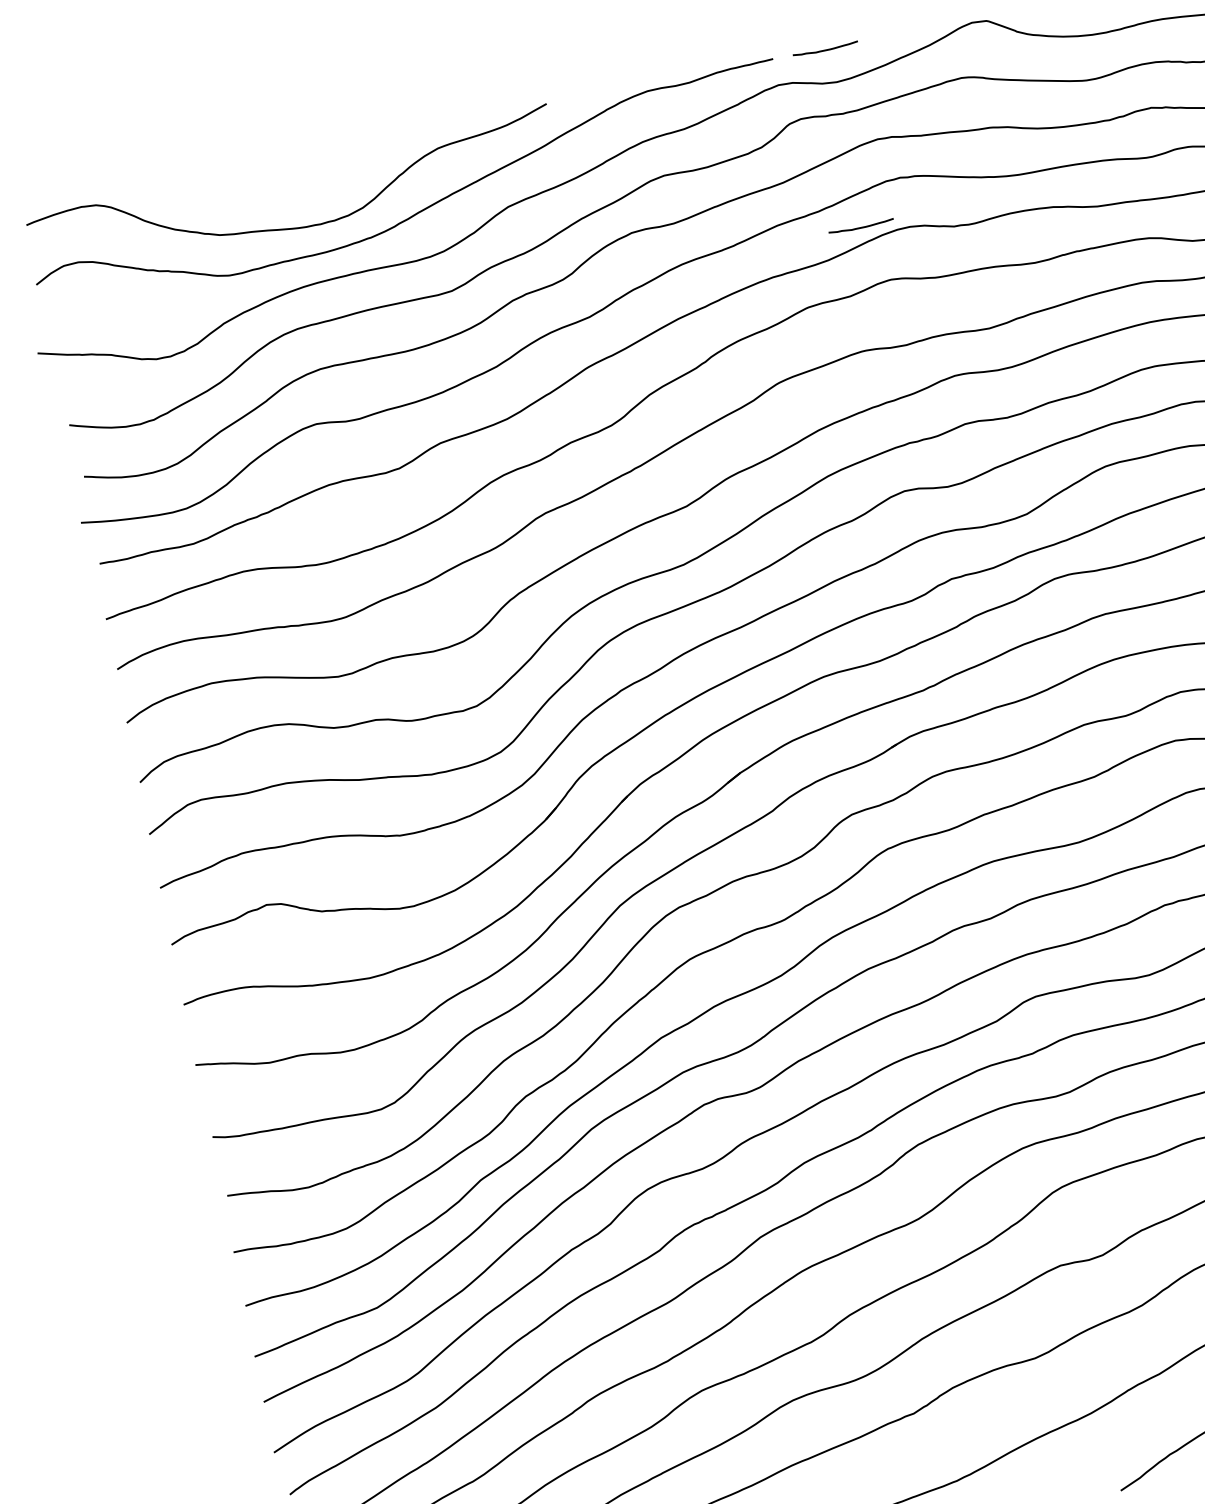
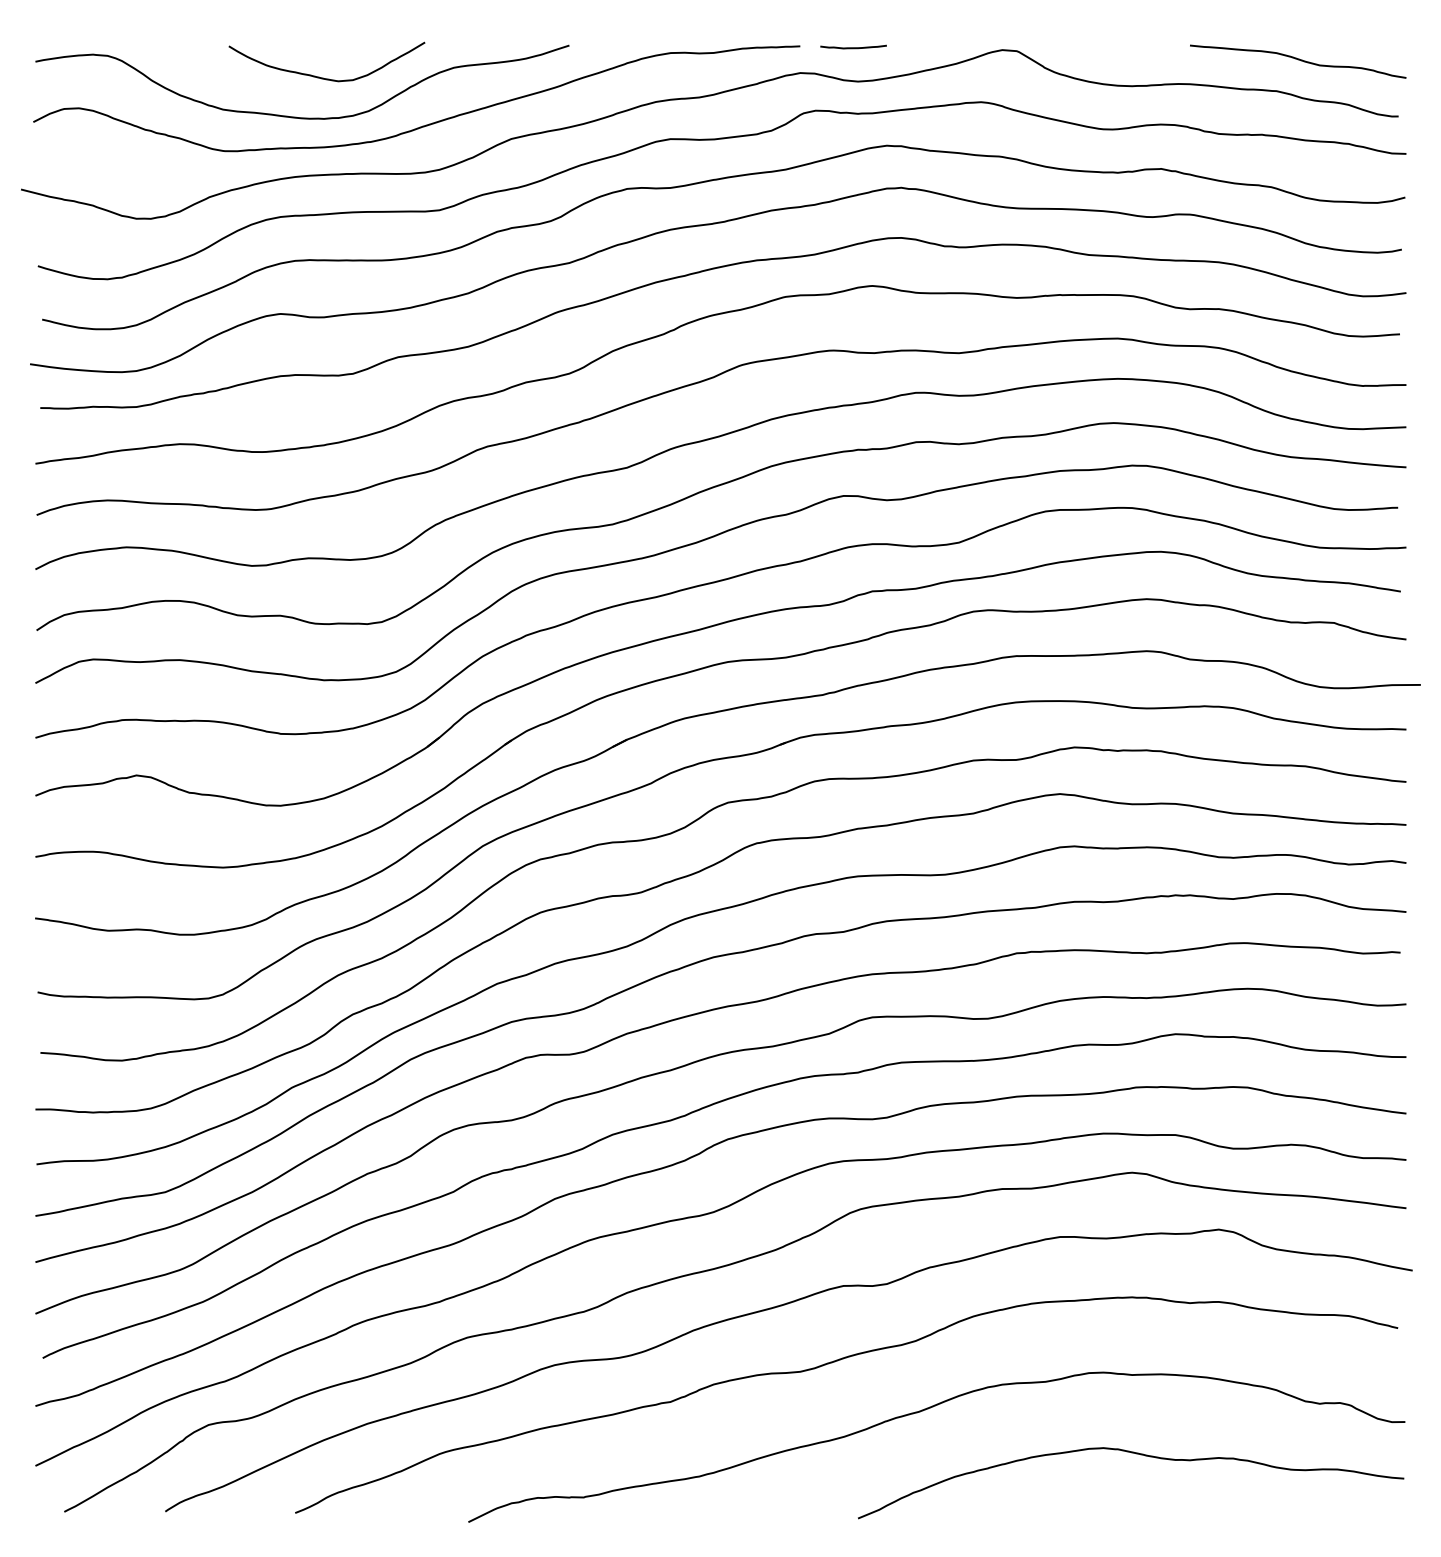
curve: (311, 183) -> (323, 77), added
curve: (861, 227) -> (853, 228), removed

